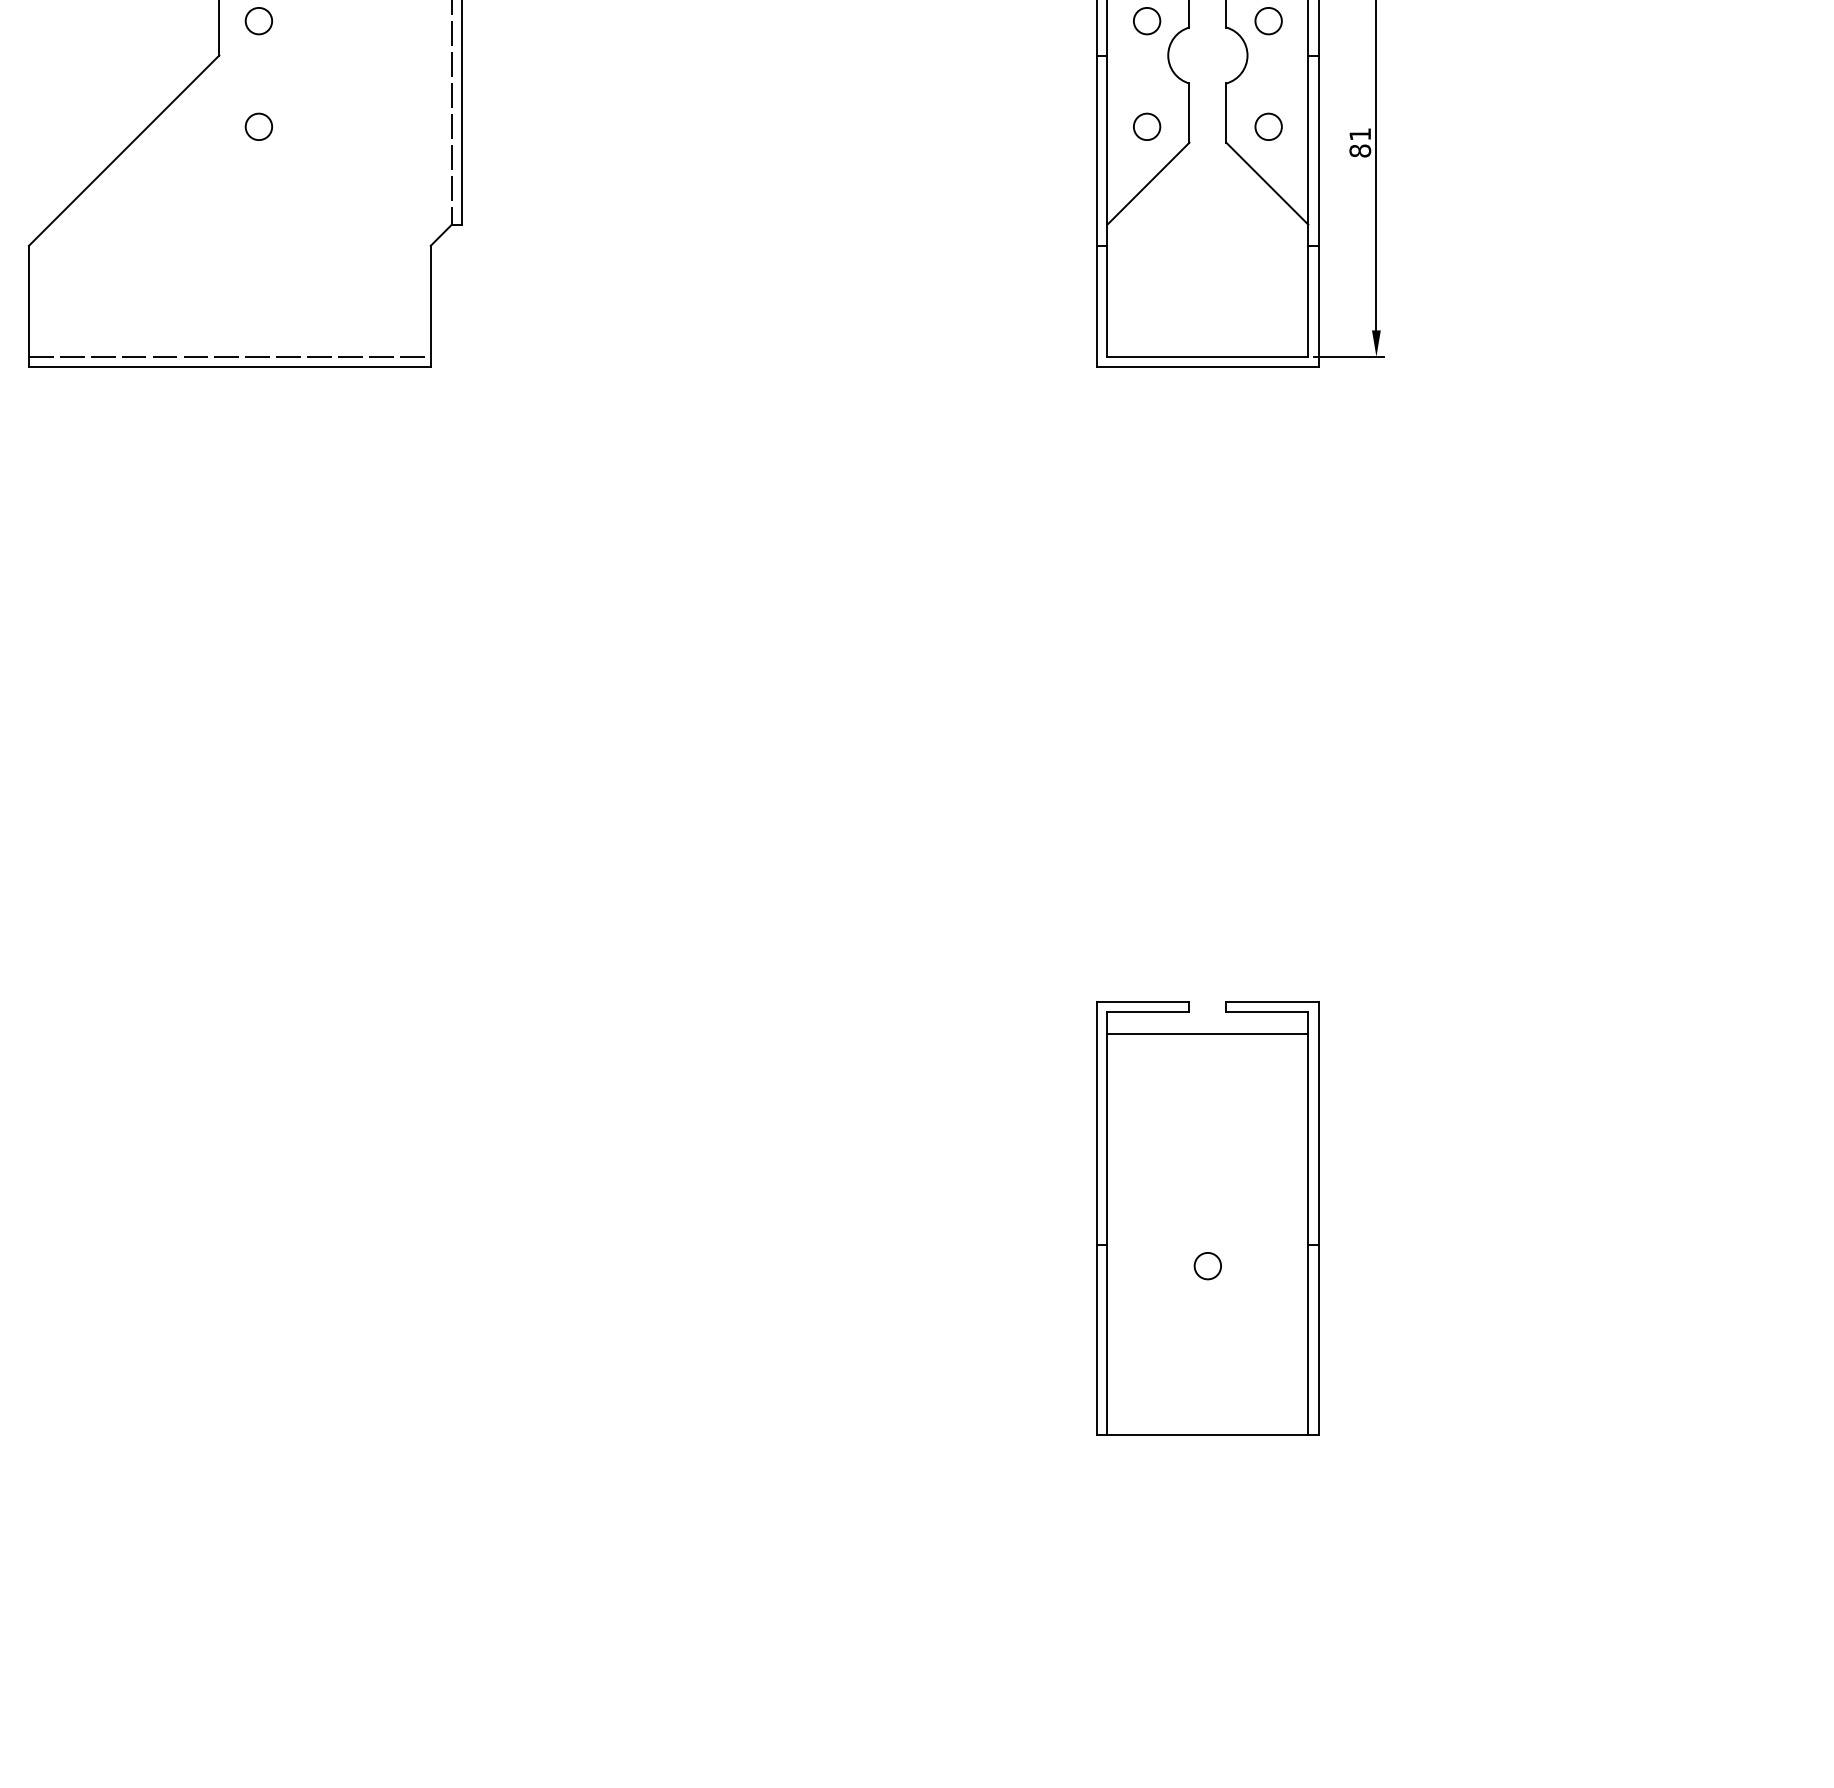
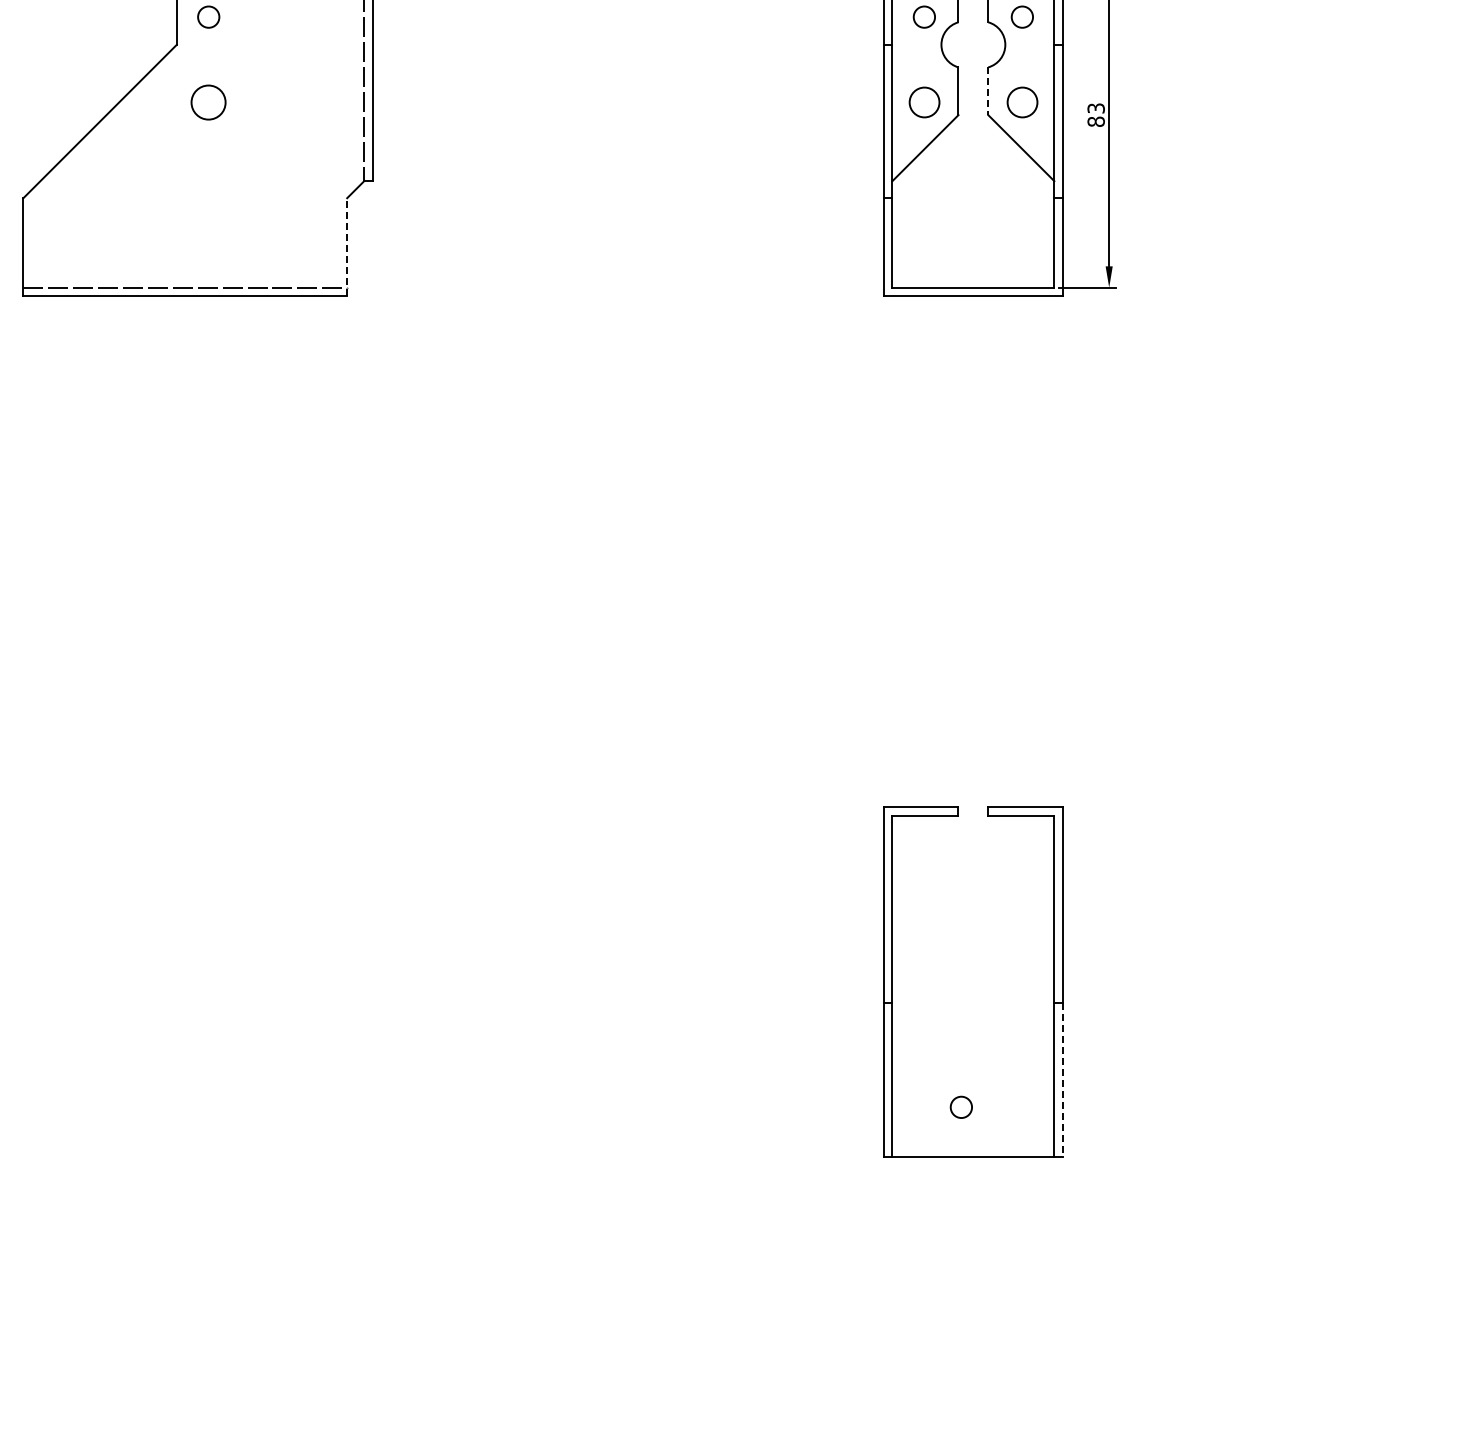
line: (1226, 113) -> (988, 91), solid -> dashed
circle: (258, 125) -> (208, 101), size x1.6
circle: (1145, 125) -> (923, 101), size x1.4
circle: (1267, 125) -> (1021, 101), size x1.4
text: (1359, 134) -> (1095, 108), 81 -> 83
line: (431, 307) -> (347, 247), solid -> dashed
line: (1208, 1032) -> (973, 832), removed
circle: (1206, 1265) -> (960, 1106), moved
line: (1318, 1340) -> (1062, 1080), solid -> dashed

